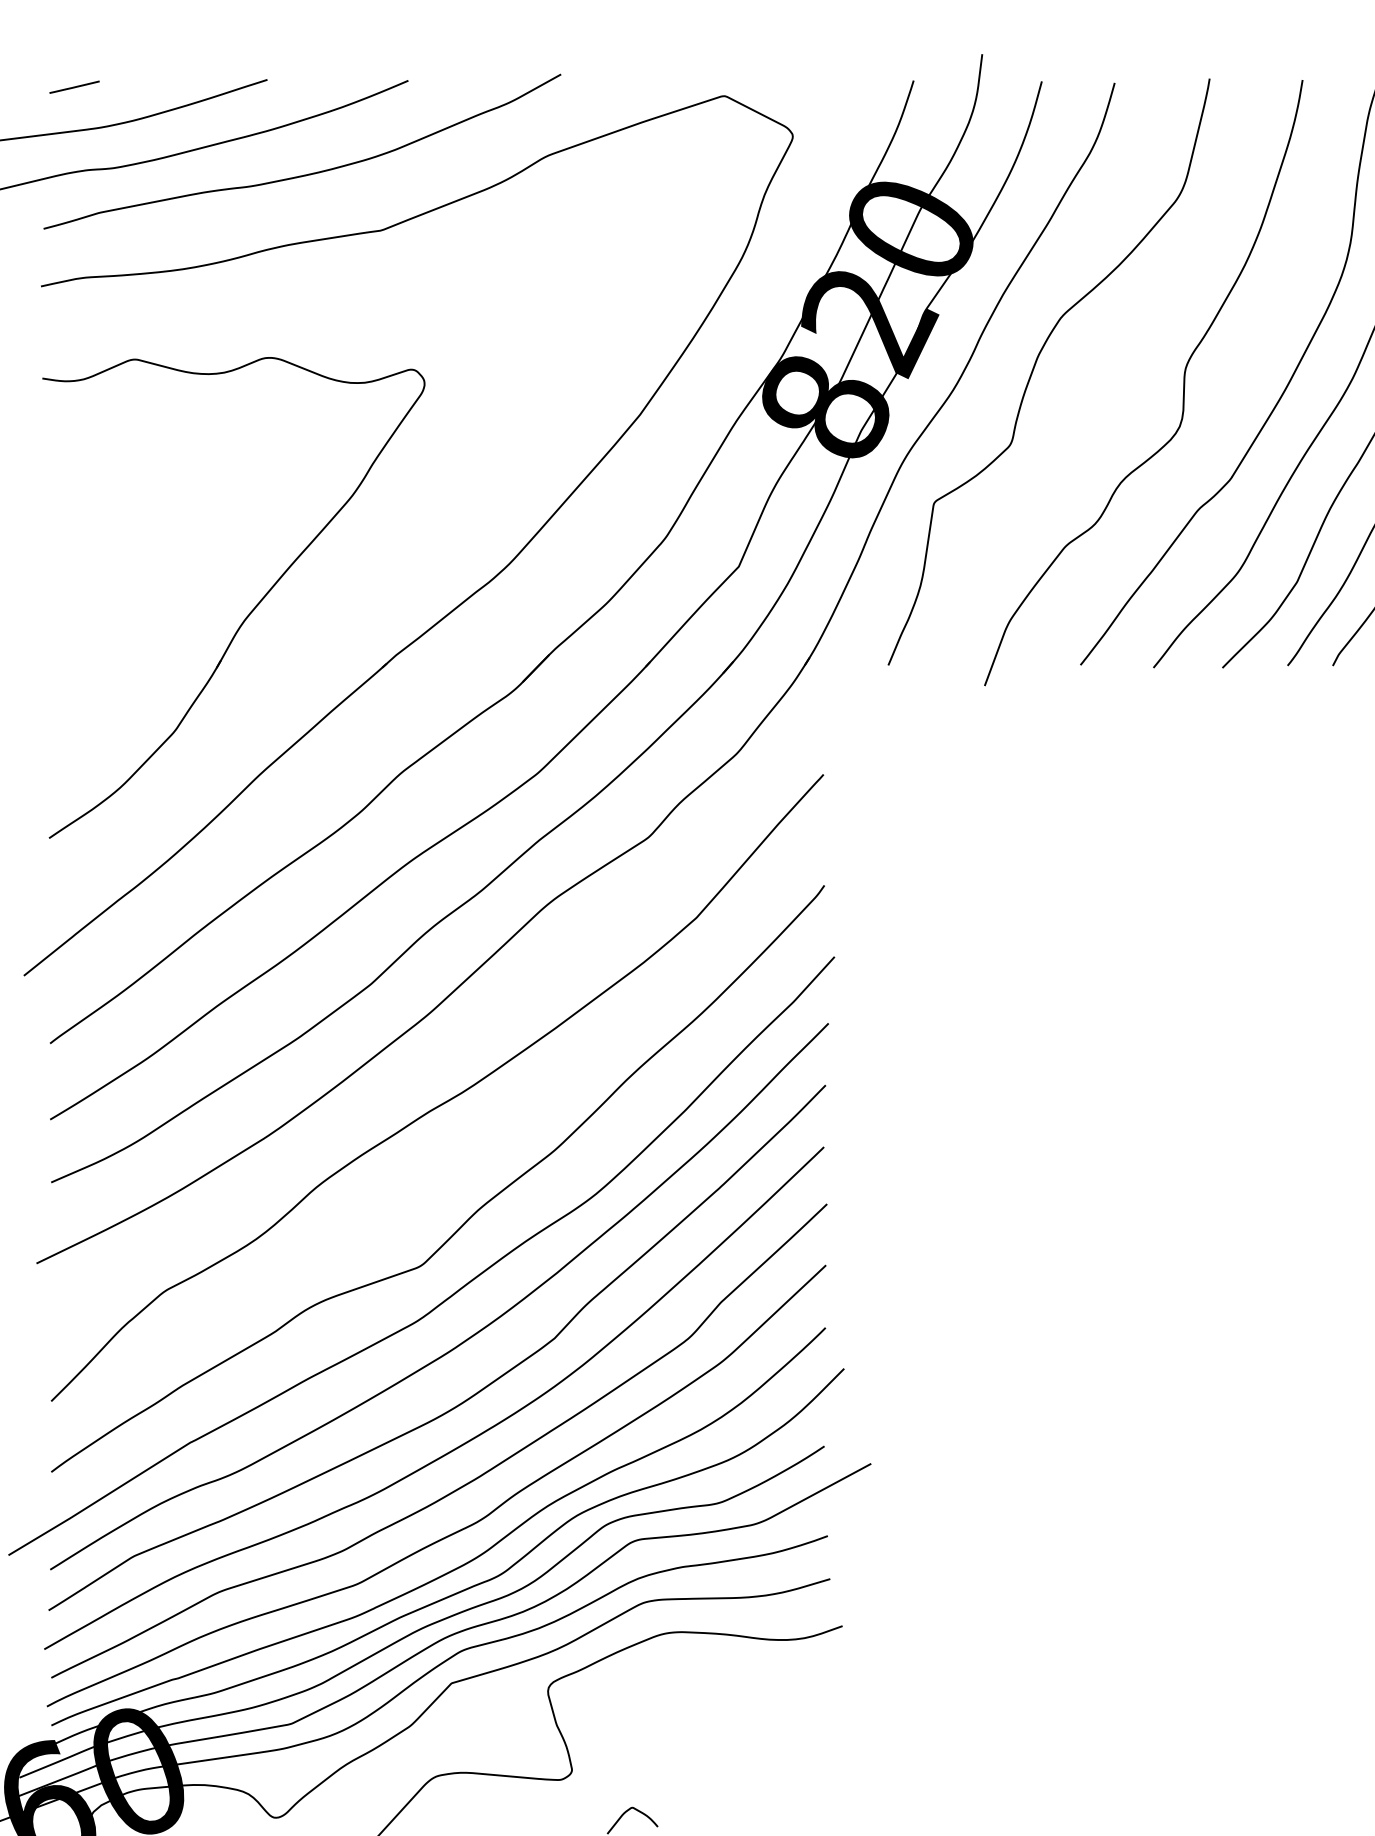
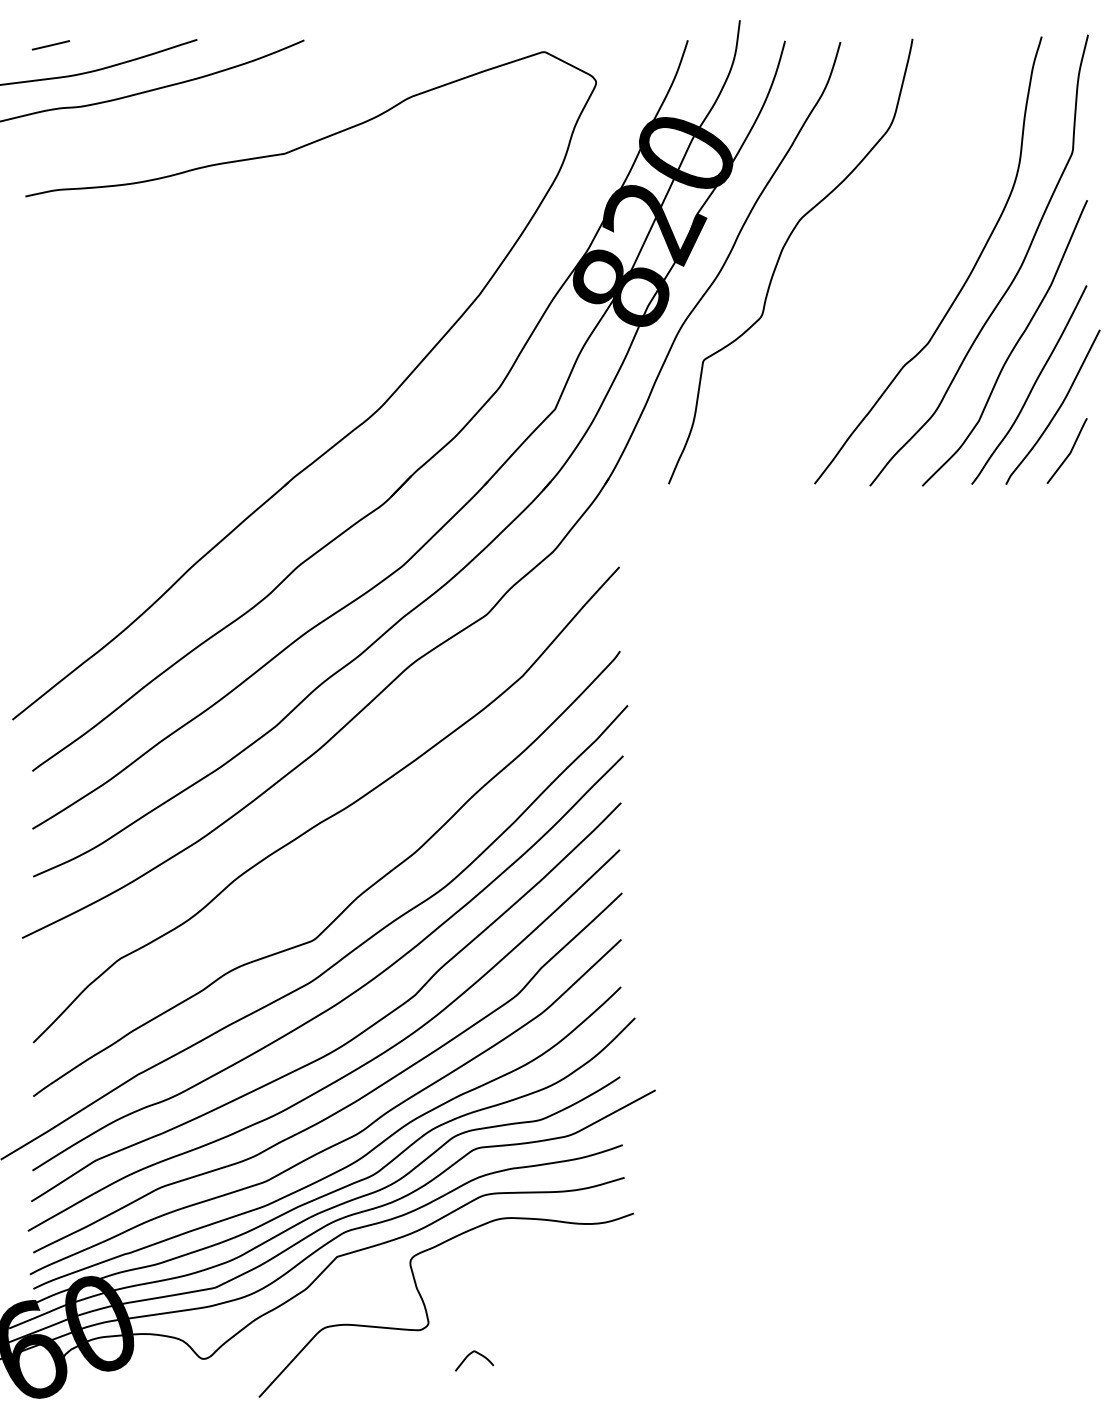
curve: (308, 173) -> (228, 110), removed
curve: (1183, 382) -> (892, 269), removed
part: (251, 609) -> (185, 441), removed

